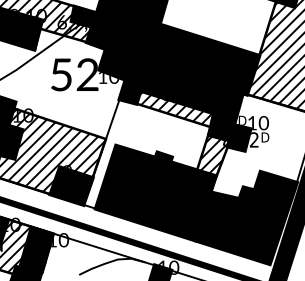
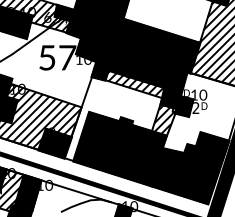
text: (87, 74) -> (67, 57), 52 -> 57

